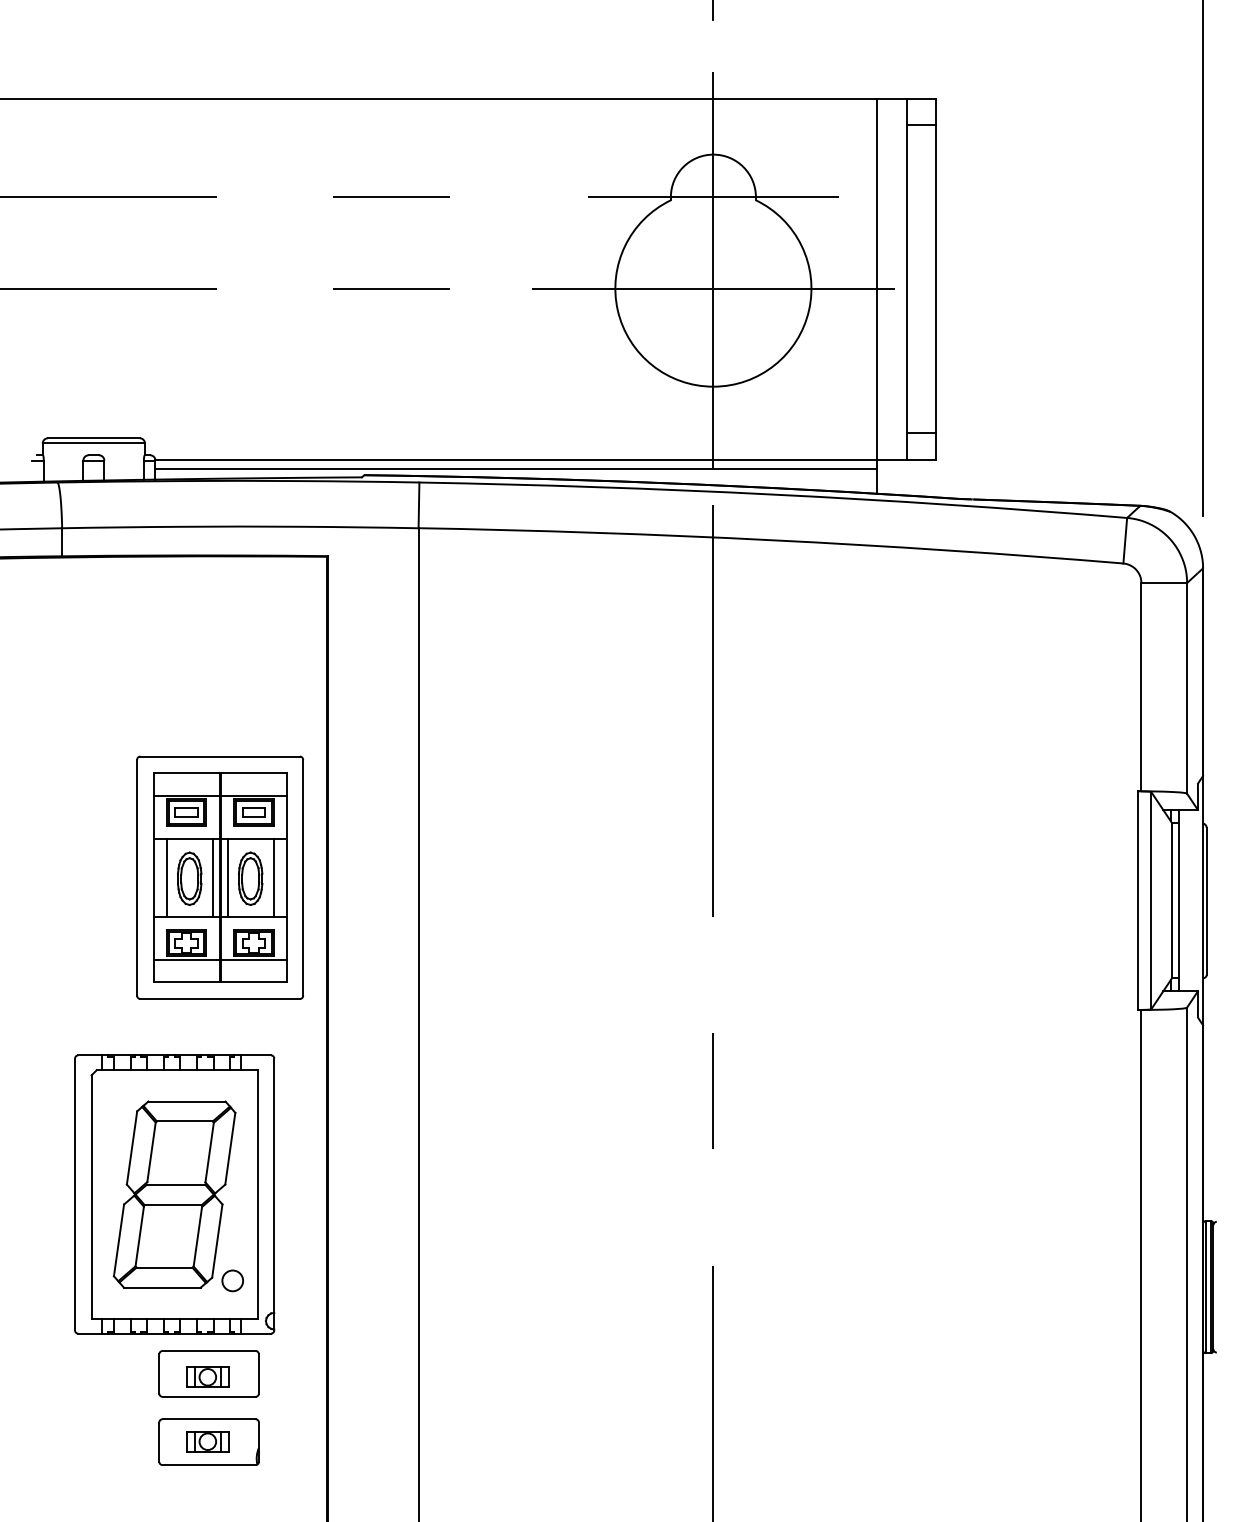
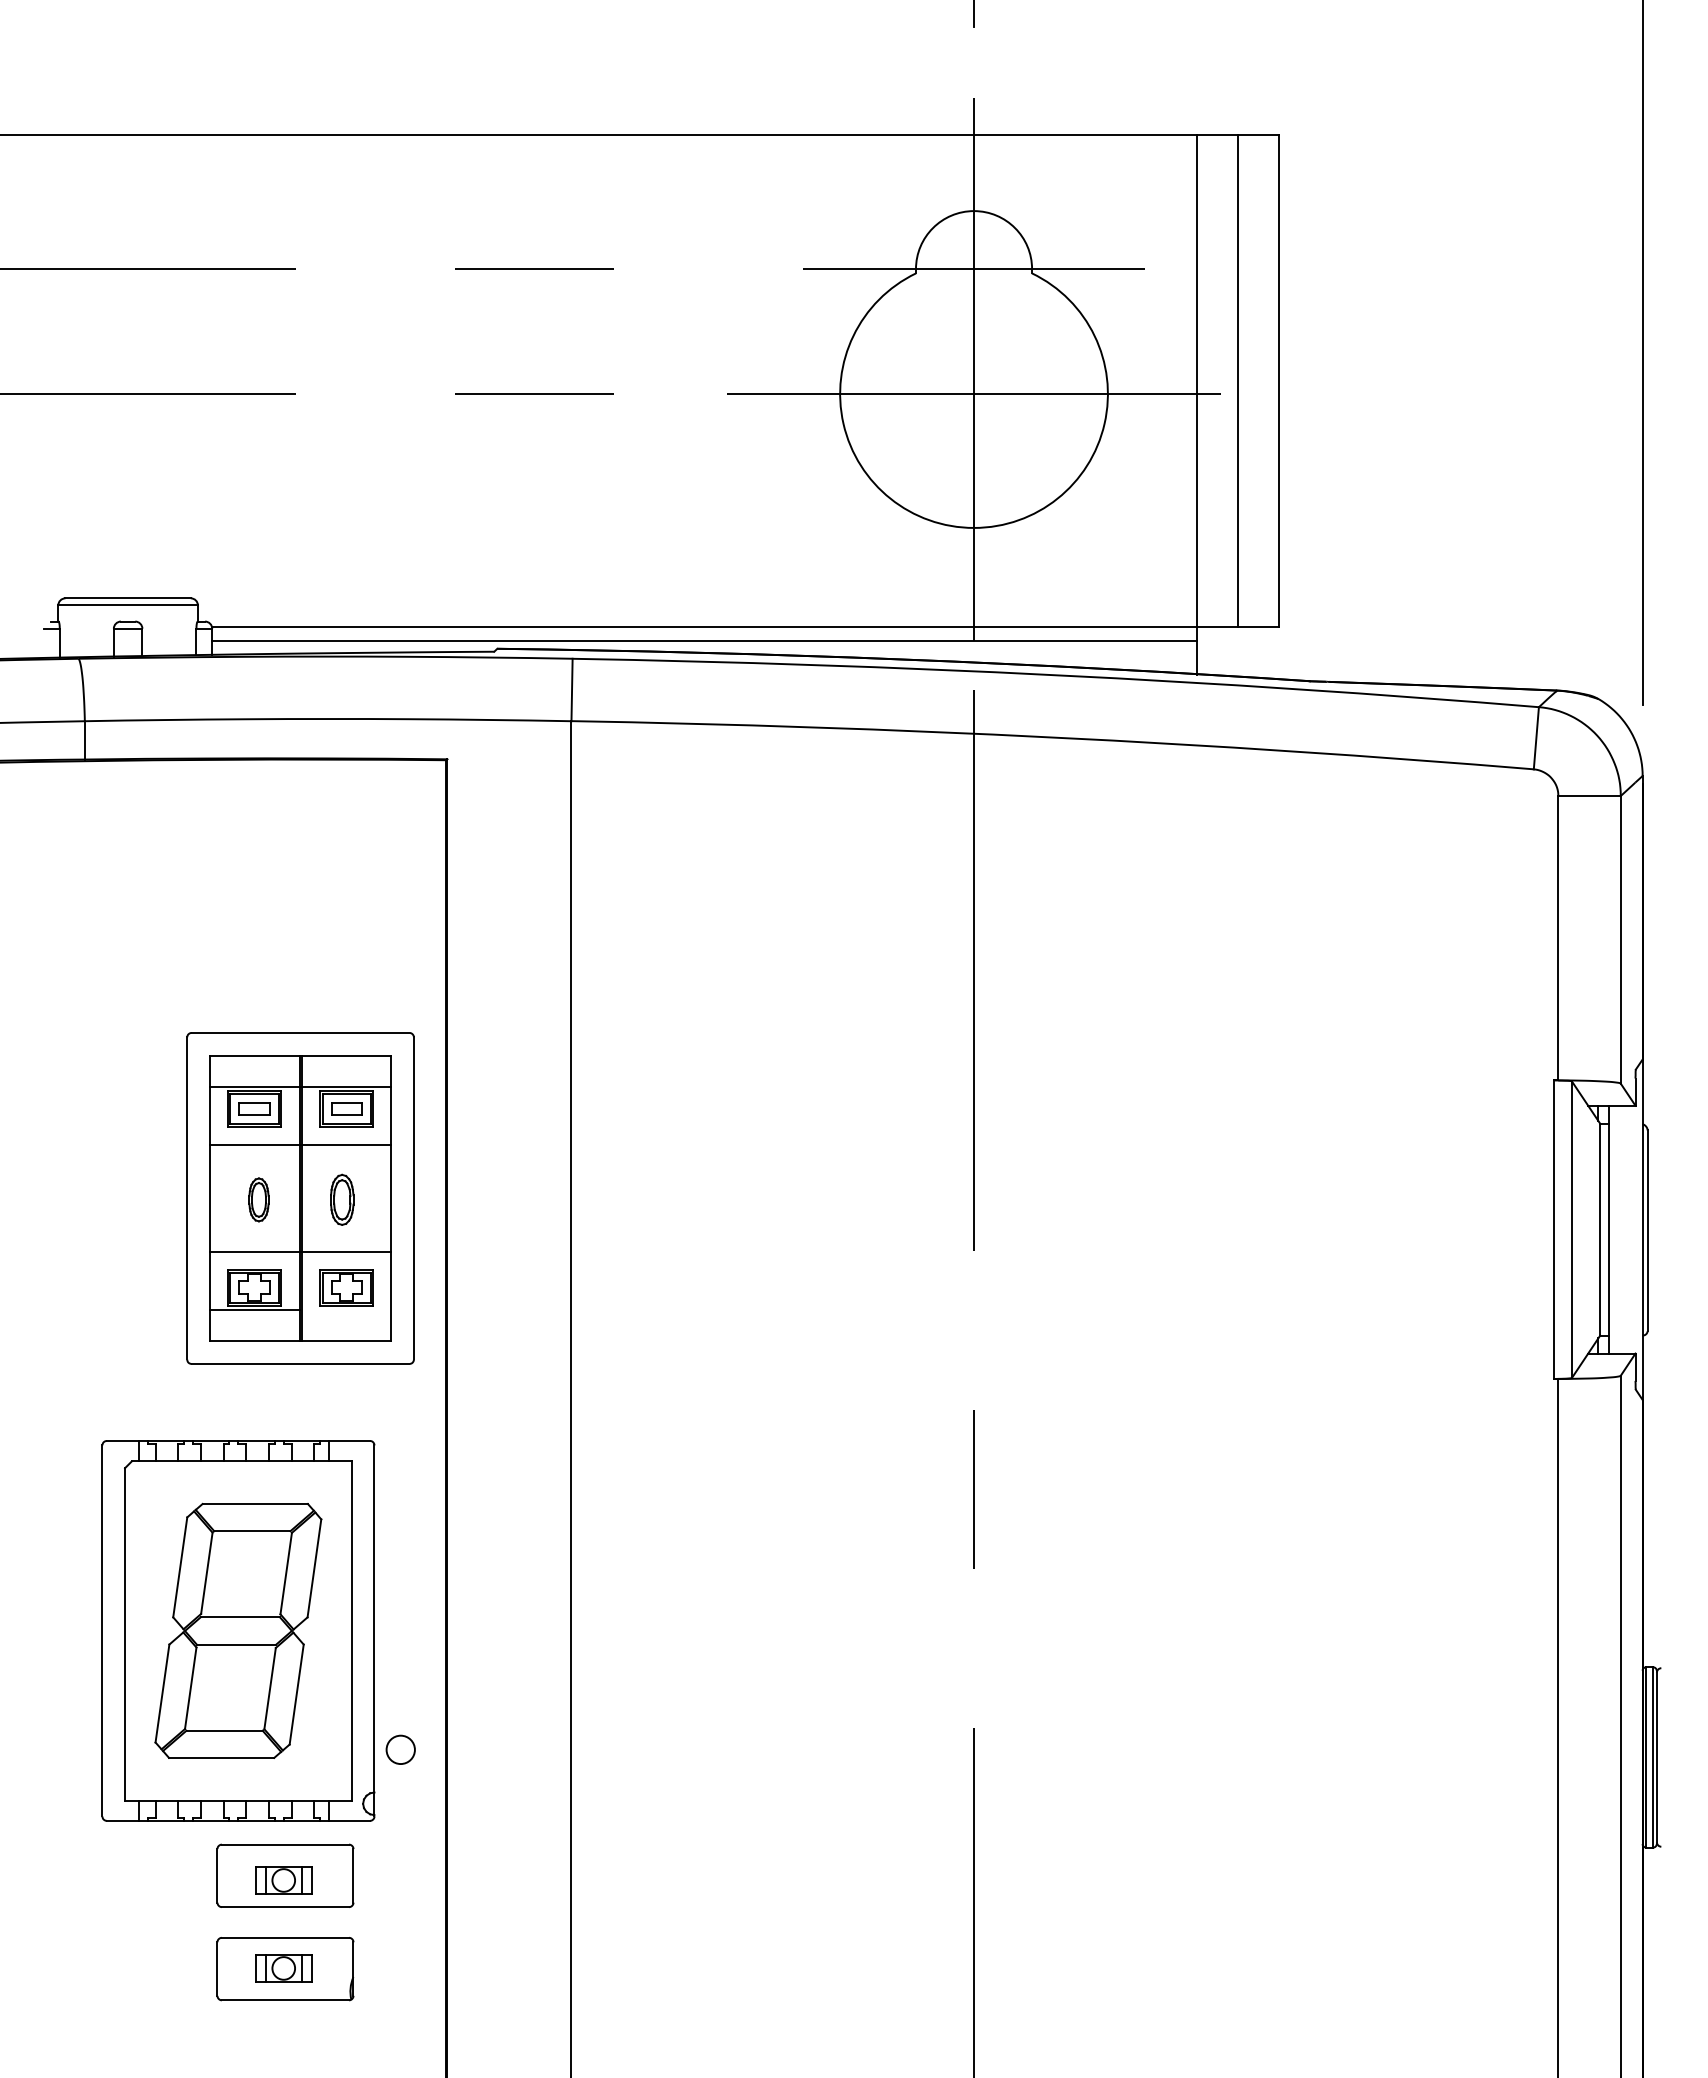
line: (921, 124) -> (1257, 170), removed
line: (921, 433) -> (1257, 591), removed
line: (166, 877) -> (227, 1198), removed
line: (212, 877) -> (290, 1198), removed
line: (227, 877) -> (310, 1198), removed
line: (273, 877) -> (373, 1198), removed
part: (189, 878) -> (258, 1199), size x0.6
part: (250, 878) -> (342, 1199), size x0.7
line: (253, 959) -> (346, 1310), removed
circle: (232, 1280) -> (400, 1749), moved

